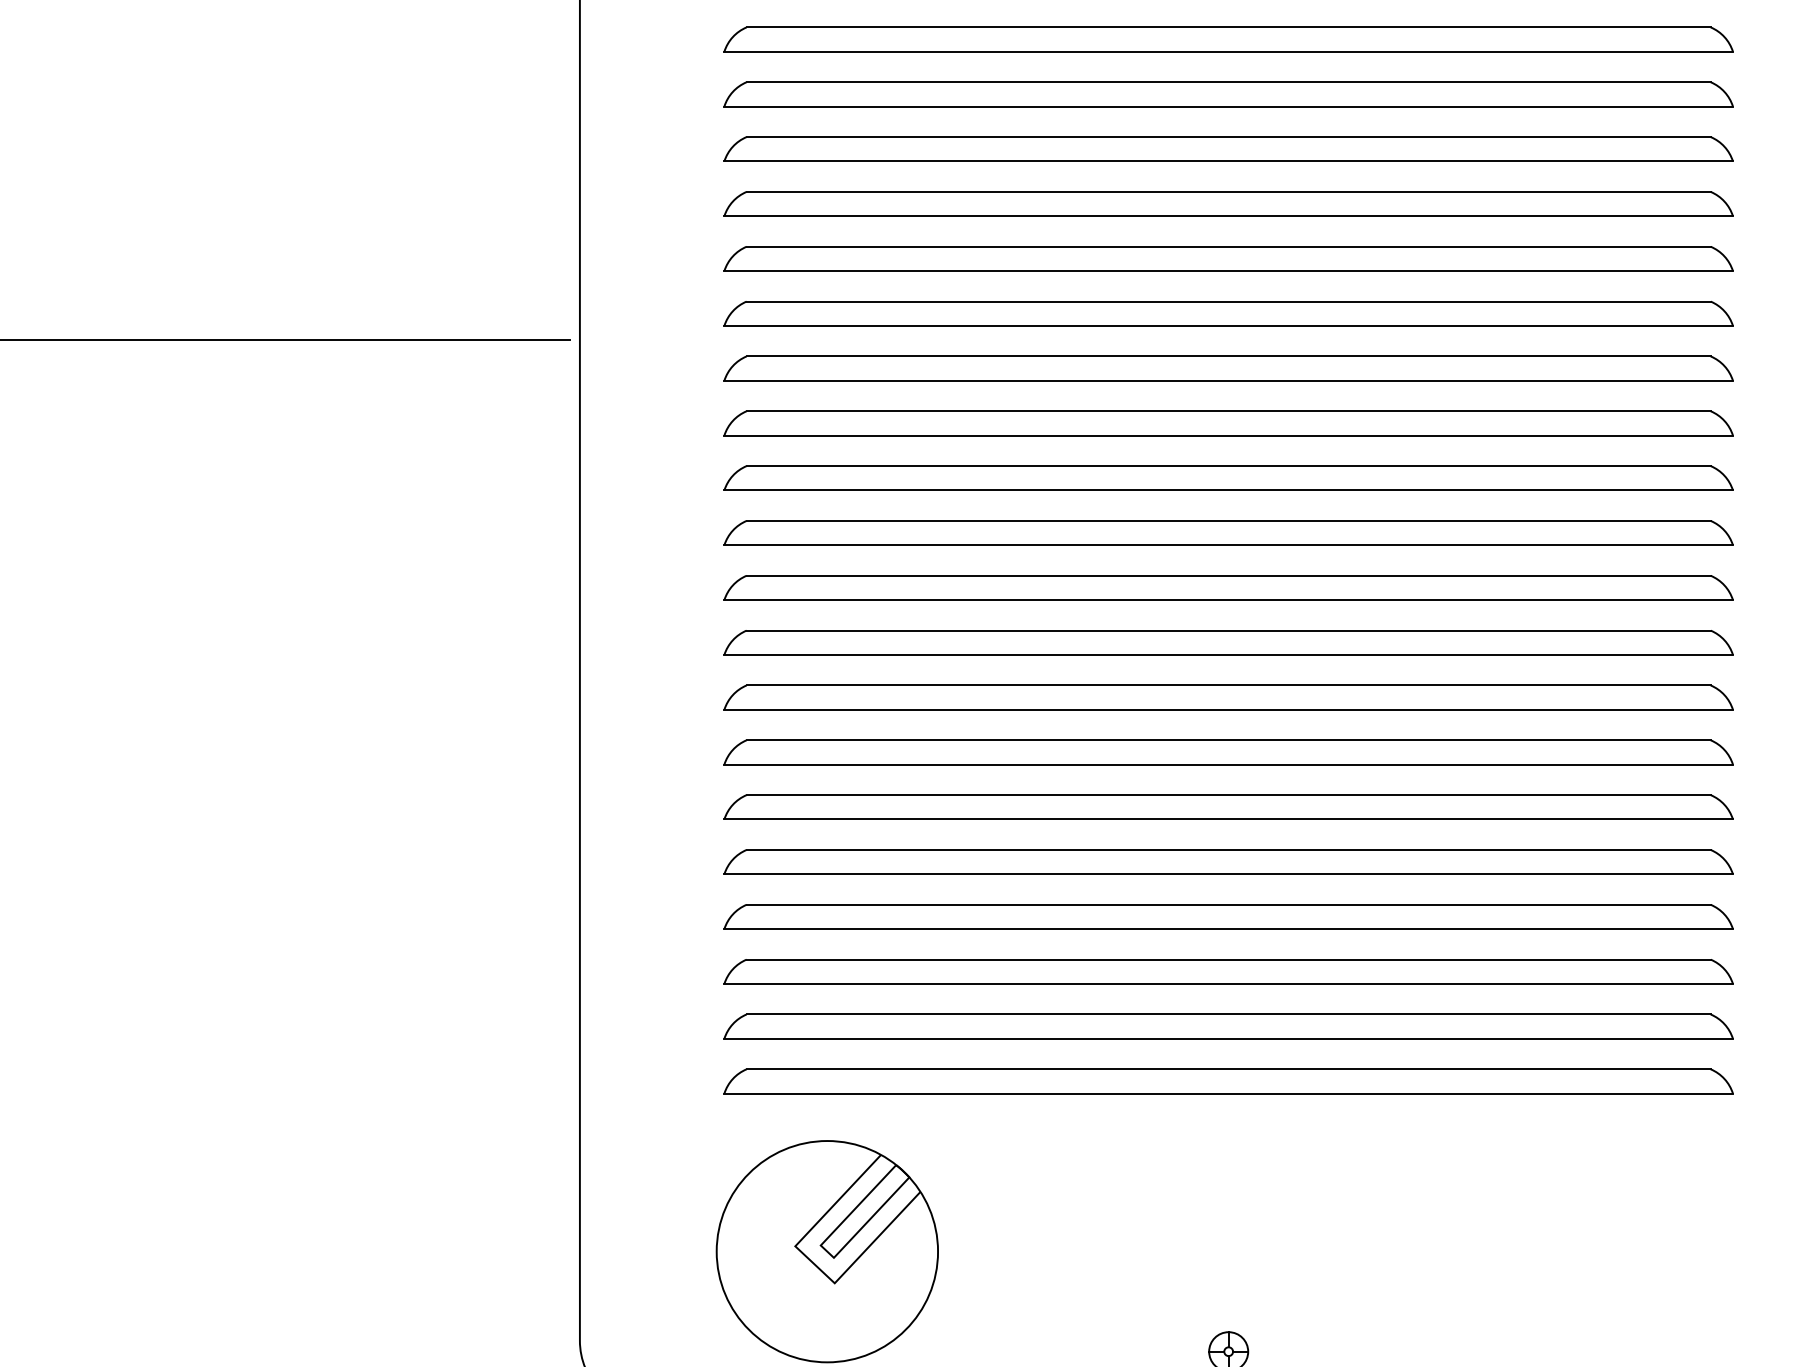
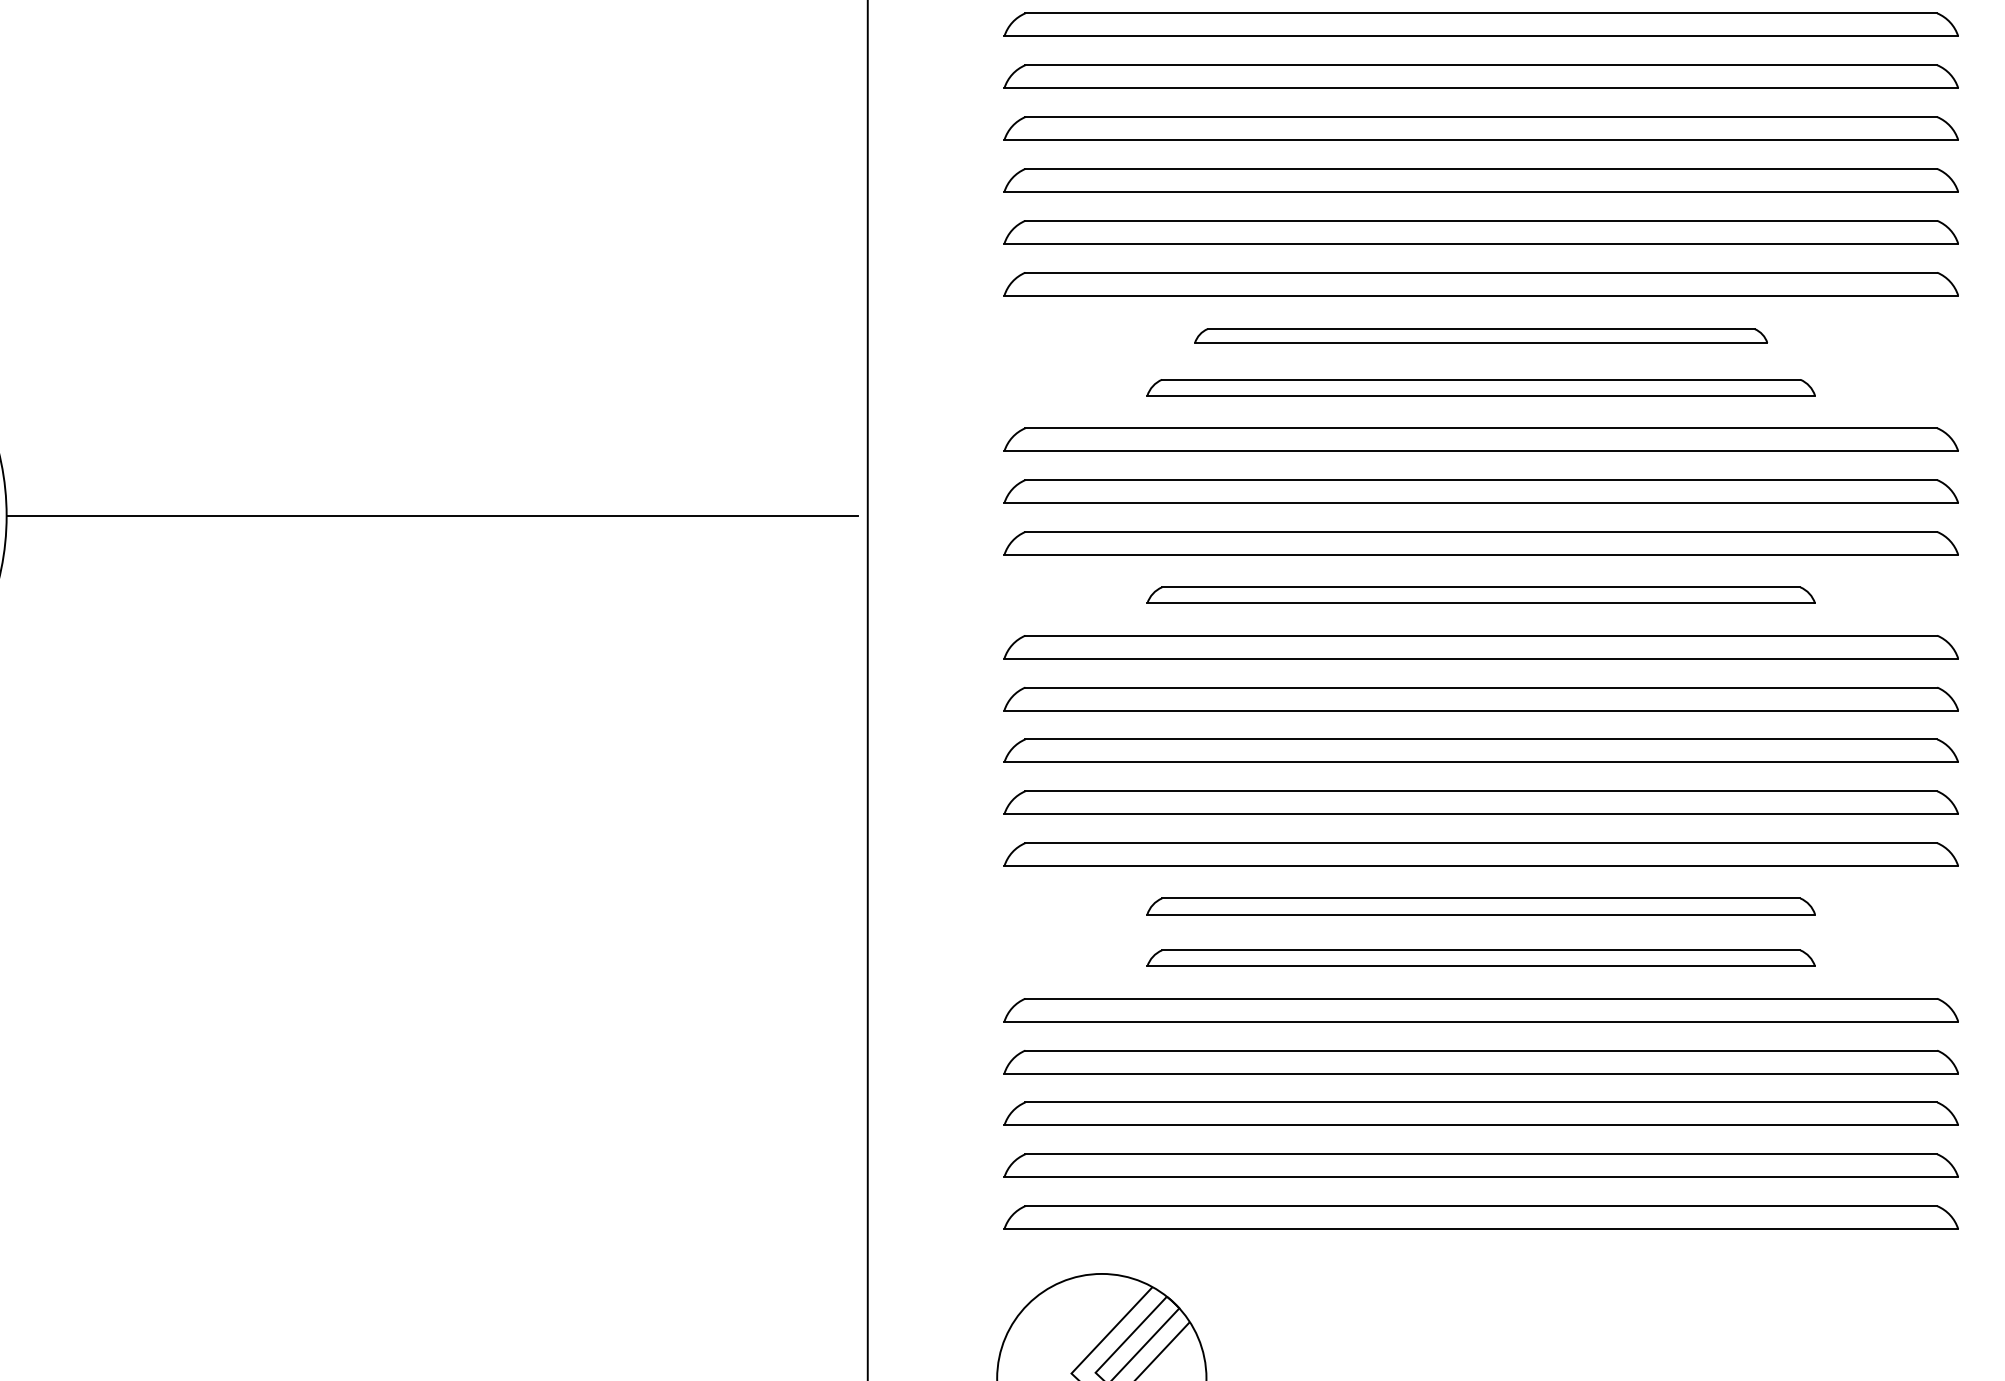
part: (1227, 148) -> (1480, 335), size x0.6
part: (1227, 203) -> (1480, 387), size x0.7
part: (1227, 423) -> (1480, 595), size x0.7
part: (1227, 752) -> (1480, 906), size x0.7
part: (1227, 807) -> (1480, 958), size x0.7

